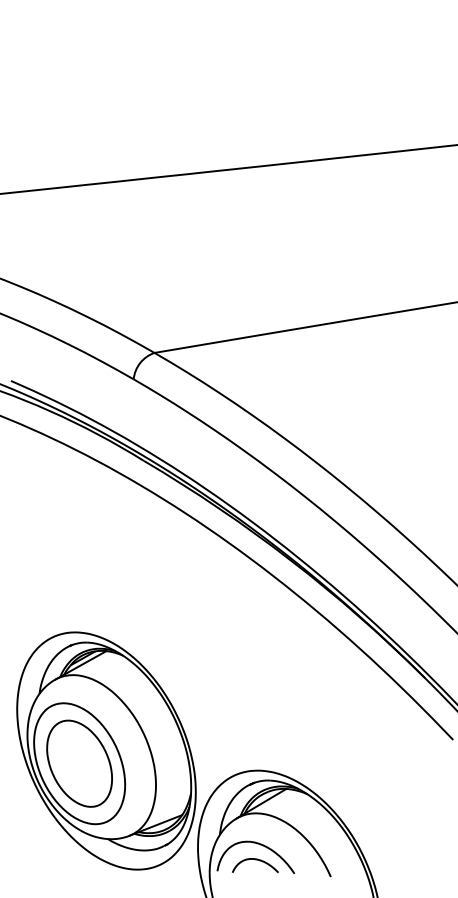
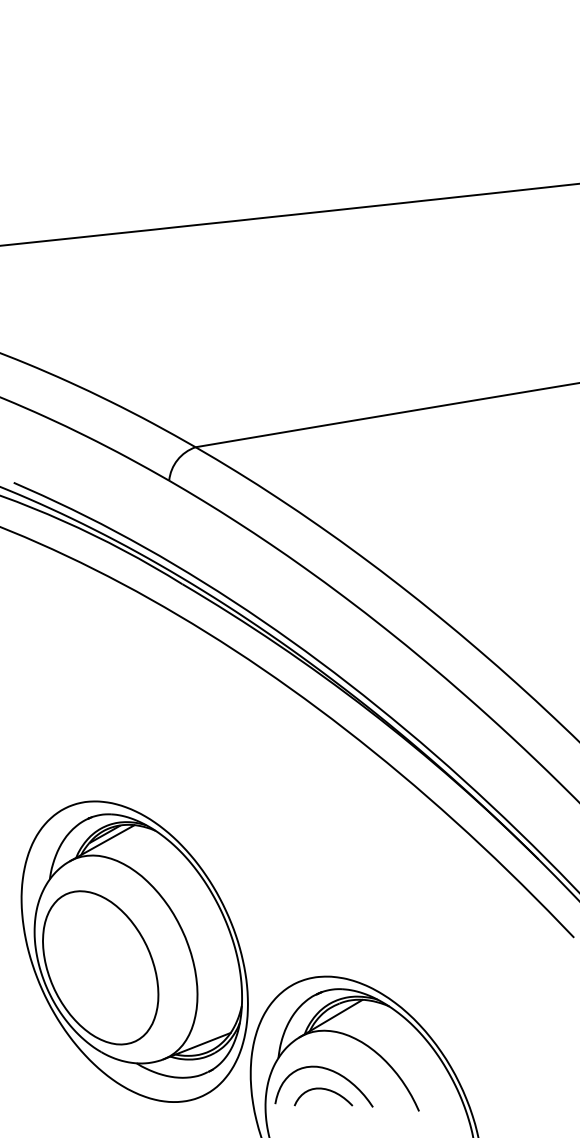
part: (79, 763) -> (100, 967), removed

